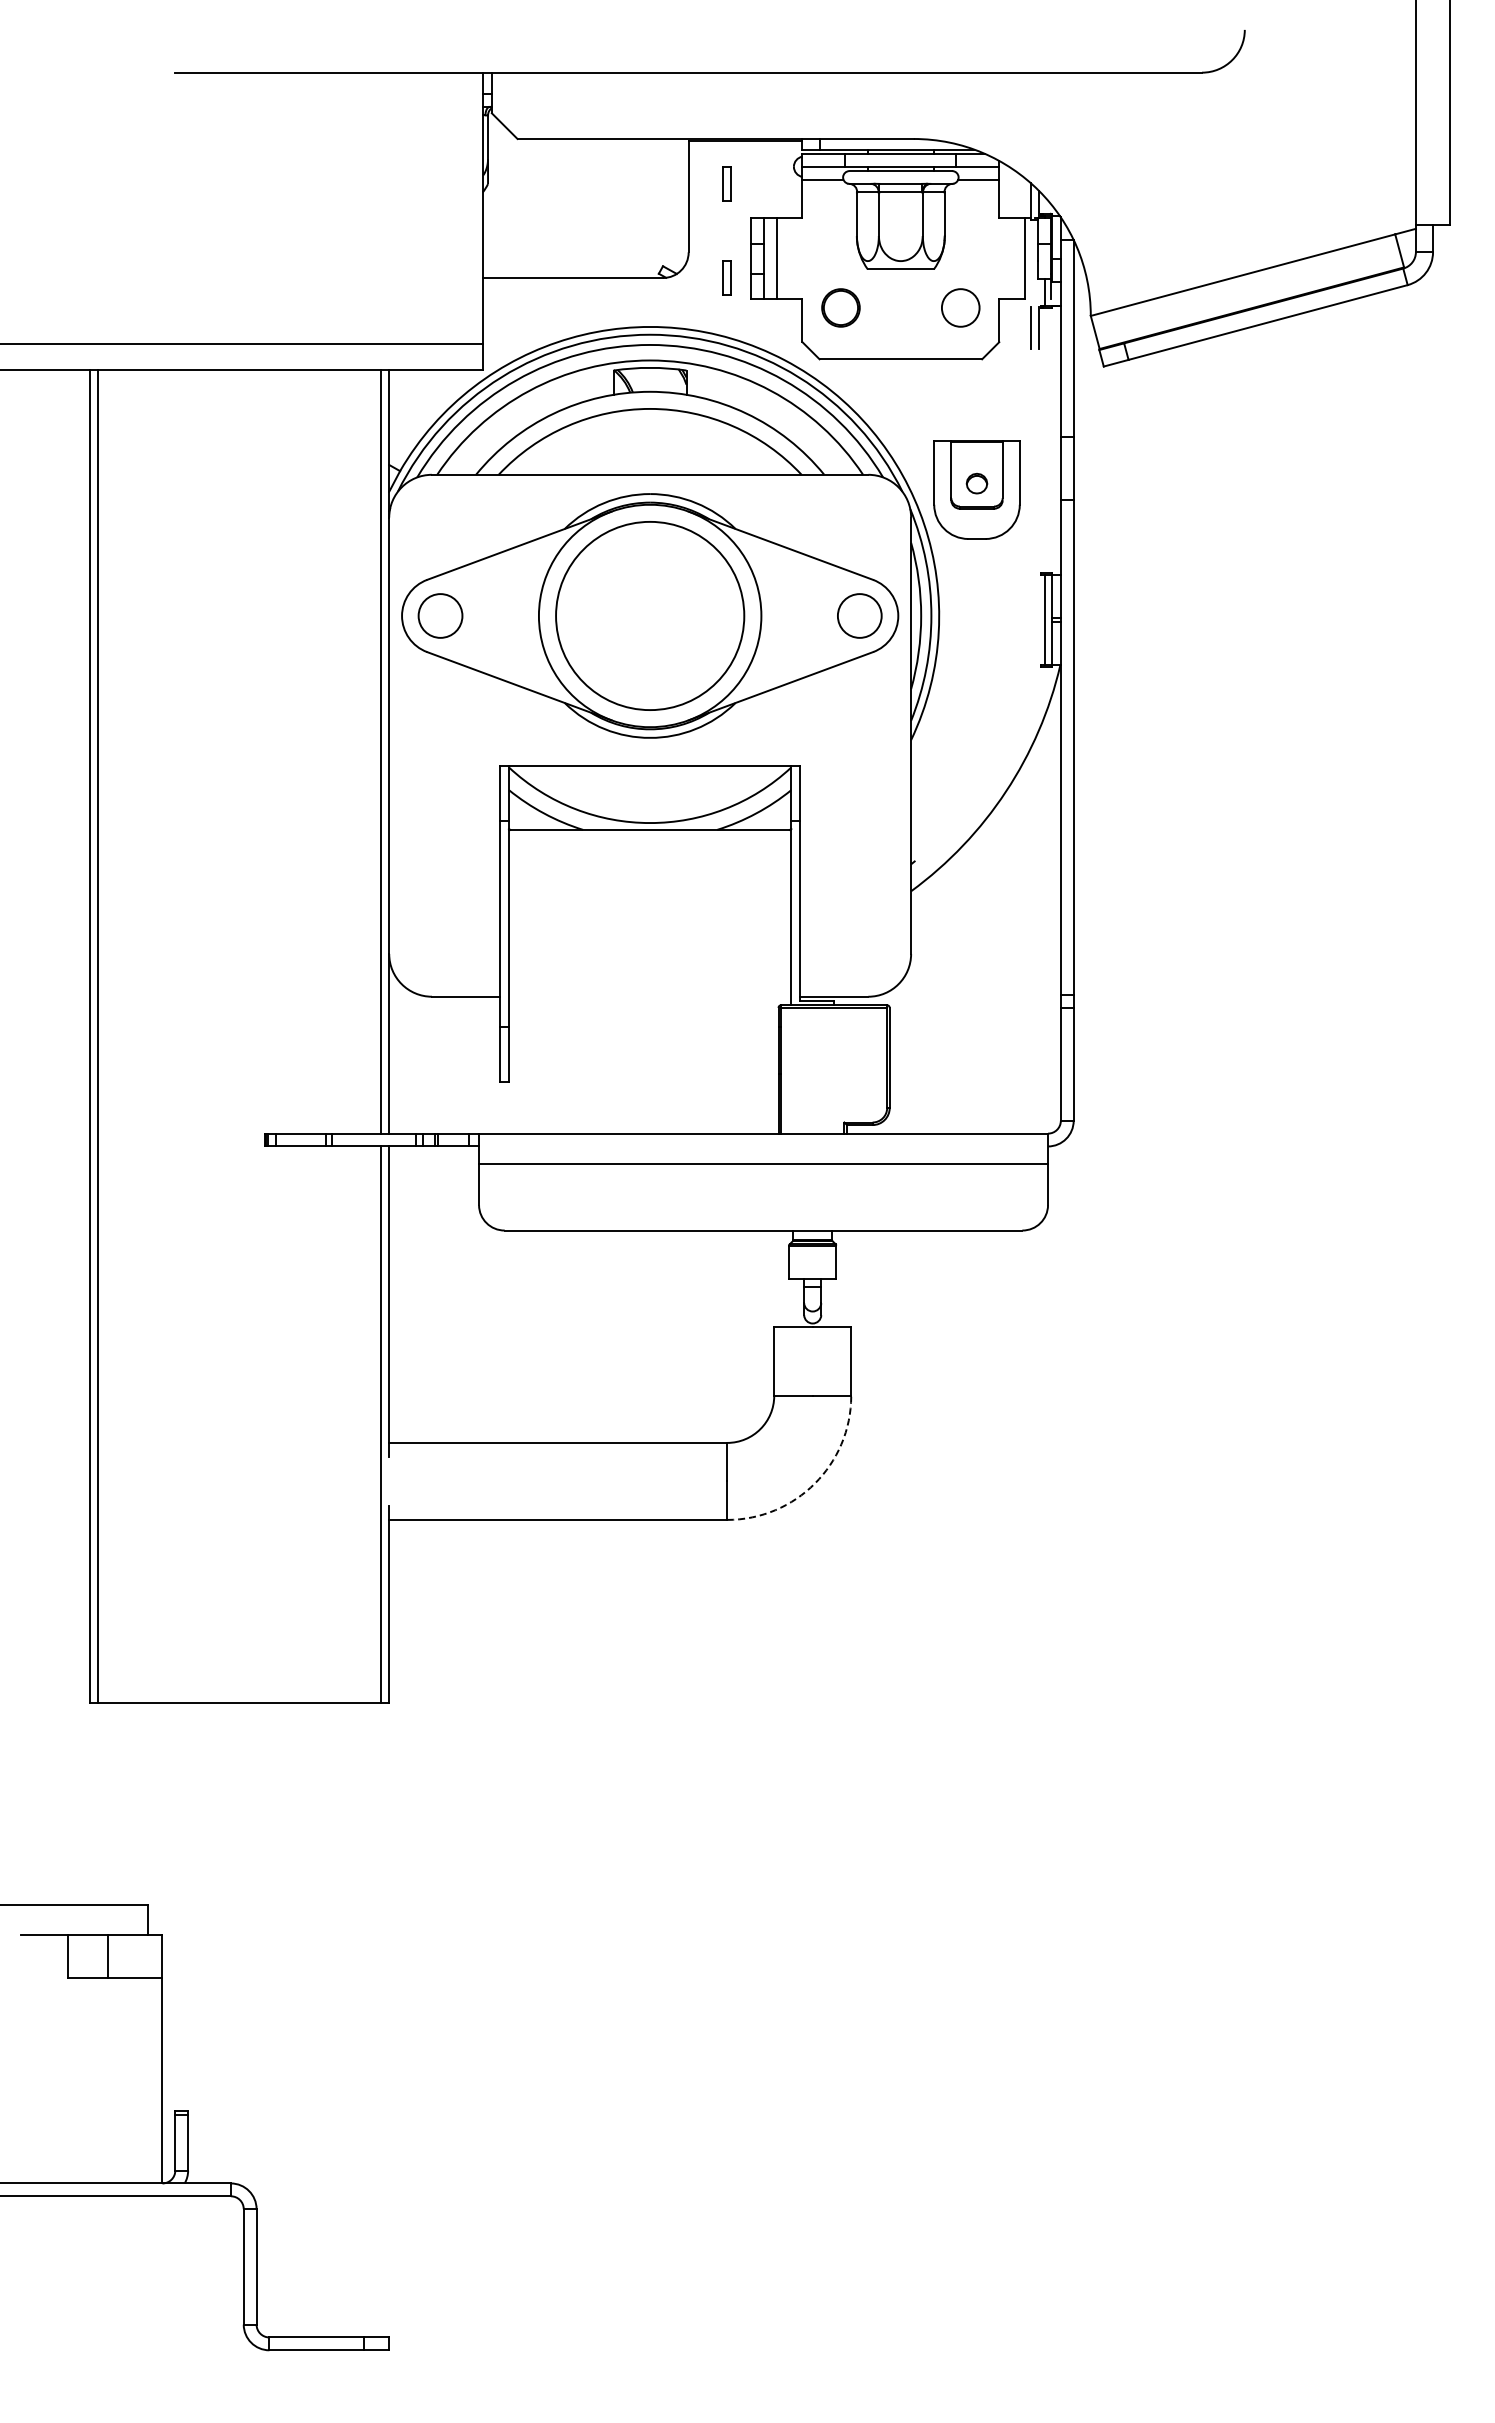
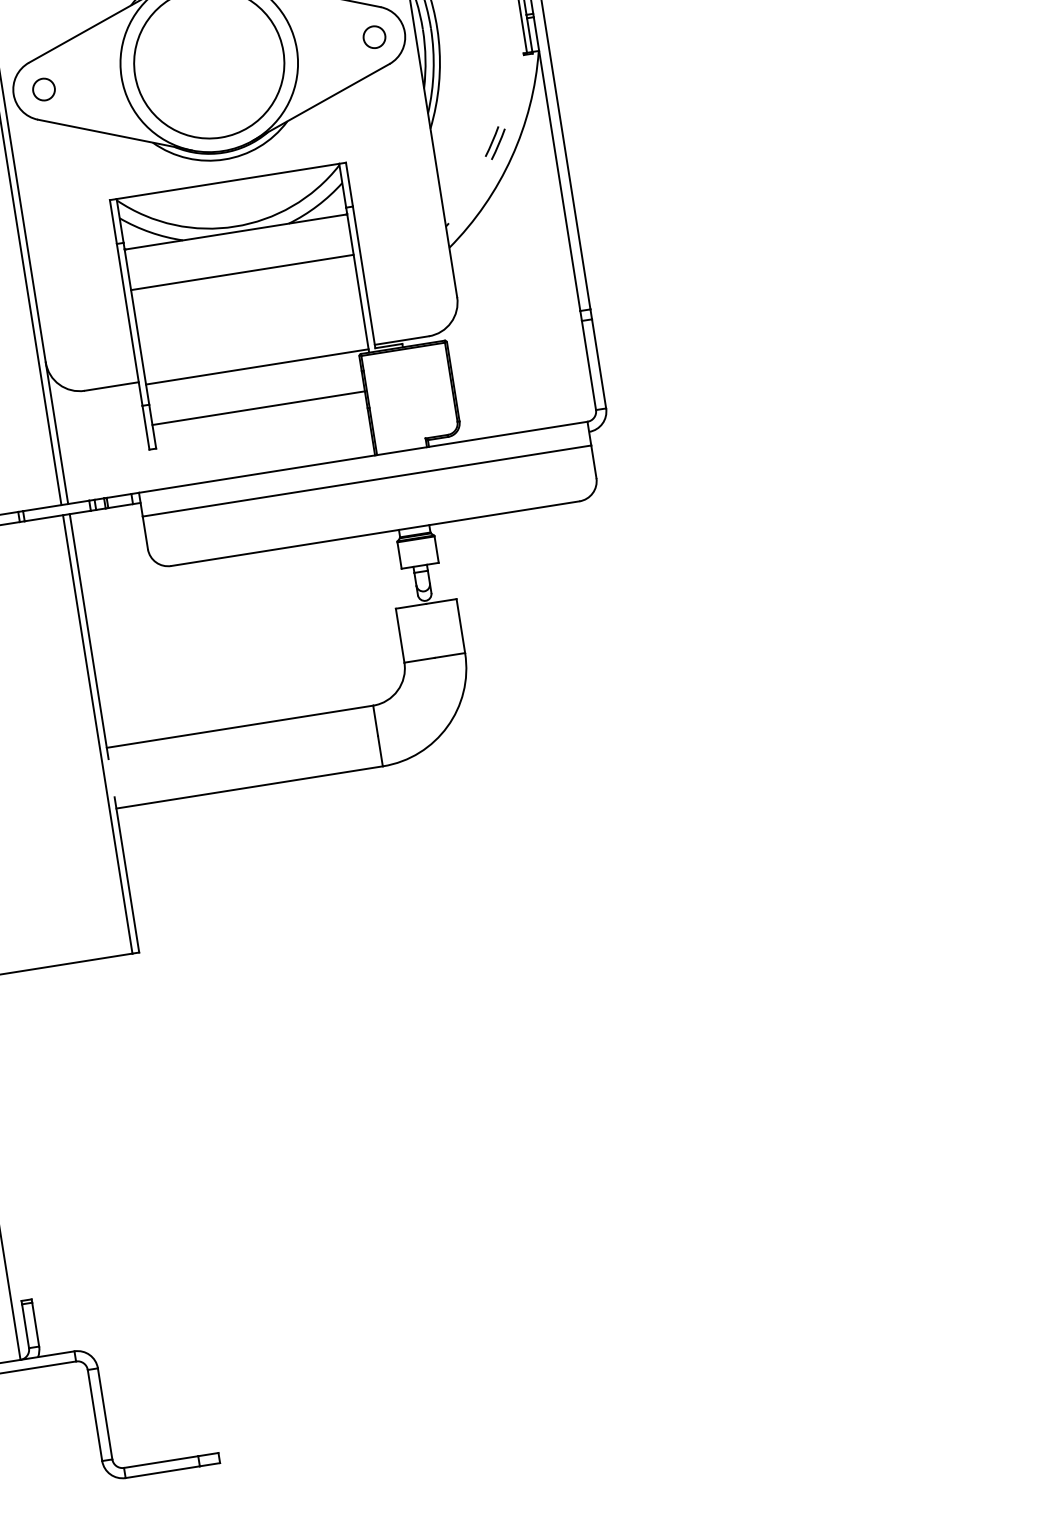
circle: (440, 615) -> (43, 89), size x0.62
circle: (859, 615) -> (374, 36), size x0.62
part: (988, 770) -> (495, 142), added
line: (650, 881) -> (242, 272), added
line: (650, 1001) -> (257, 367), added
line: (643, 1052) -> (258, 408), added
arc: (814, 1483) -> (447, 726), dashed -> solid

